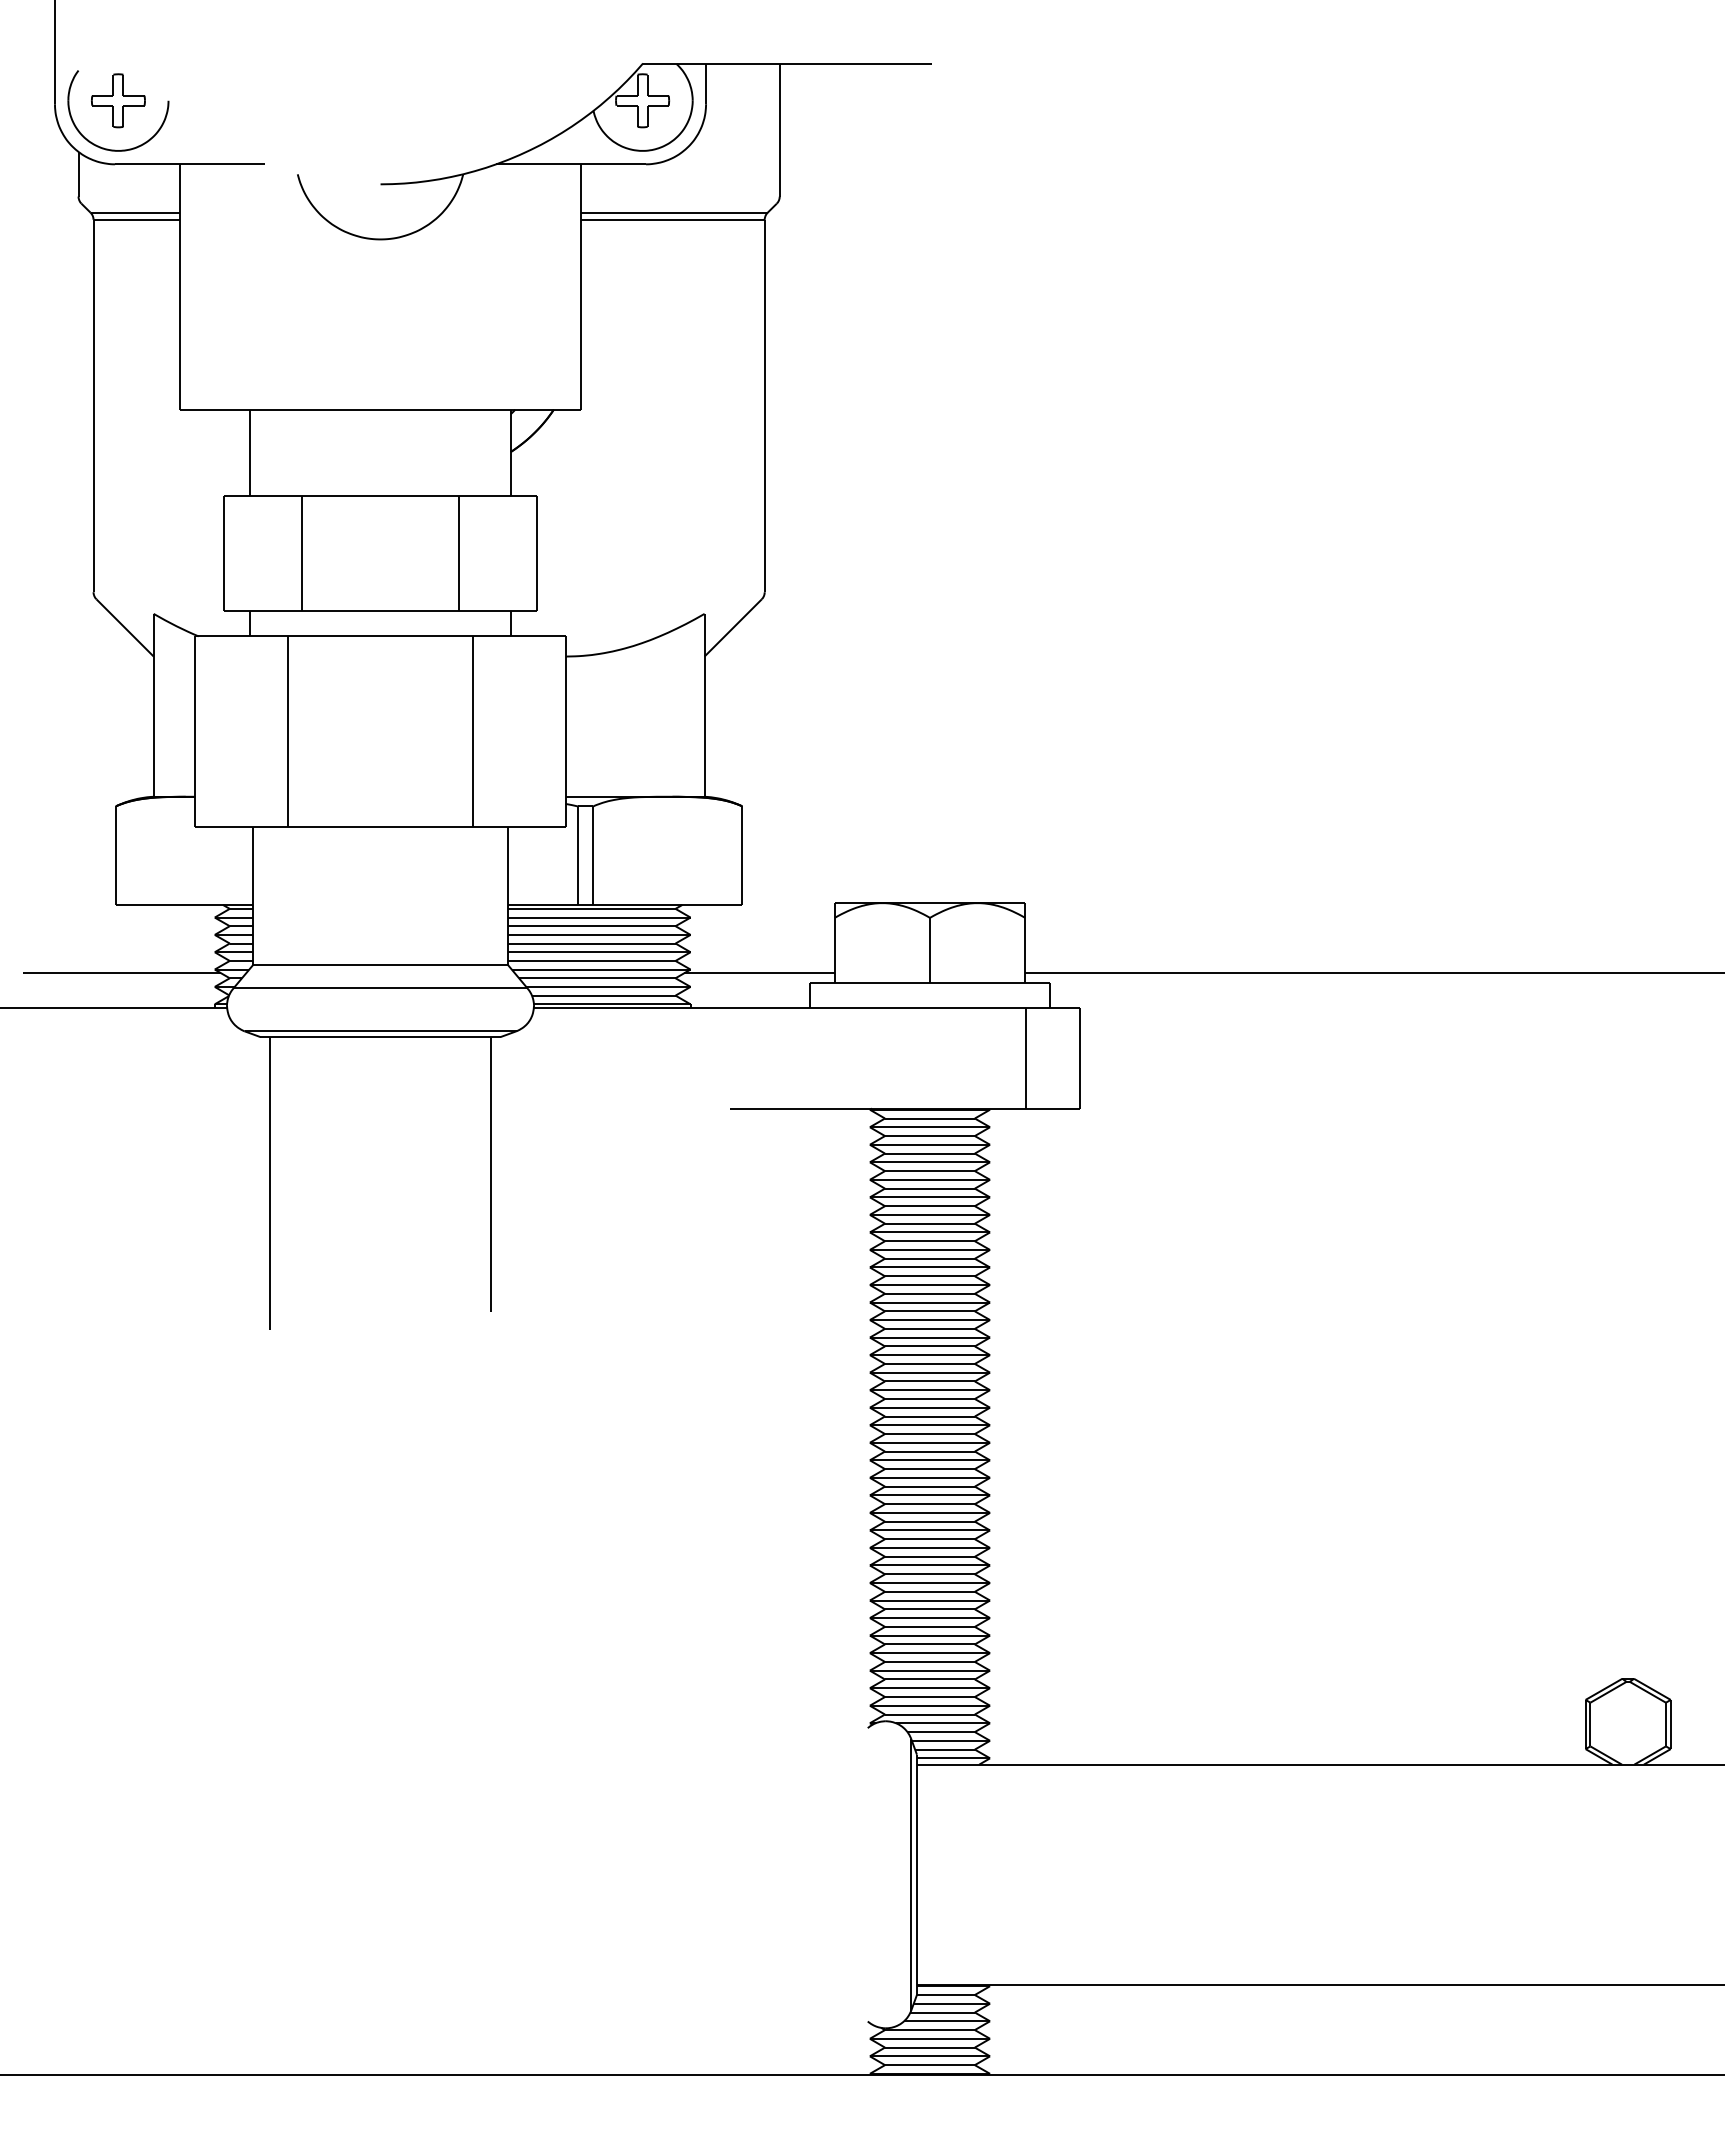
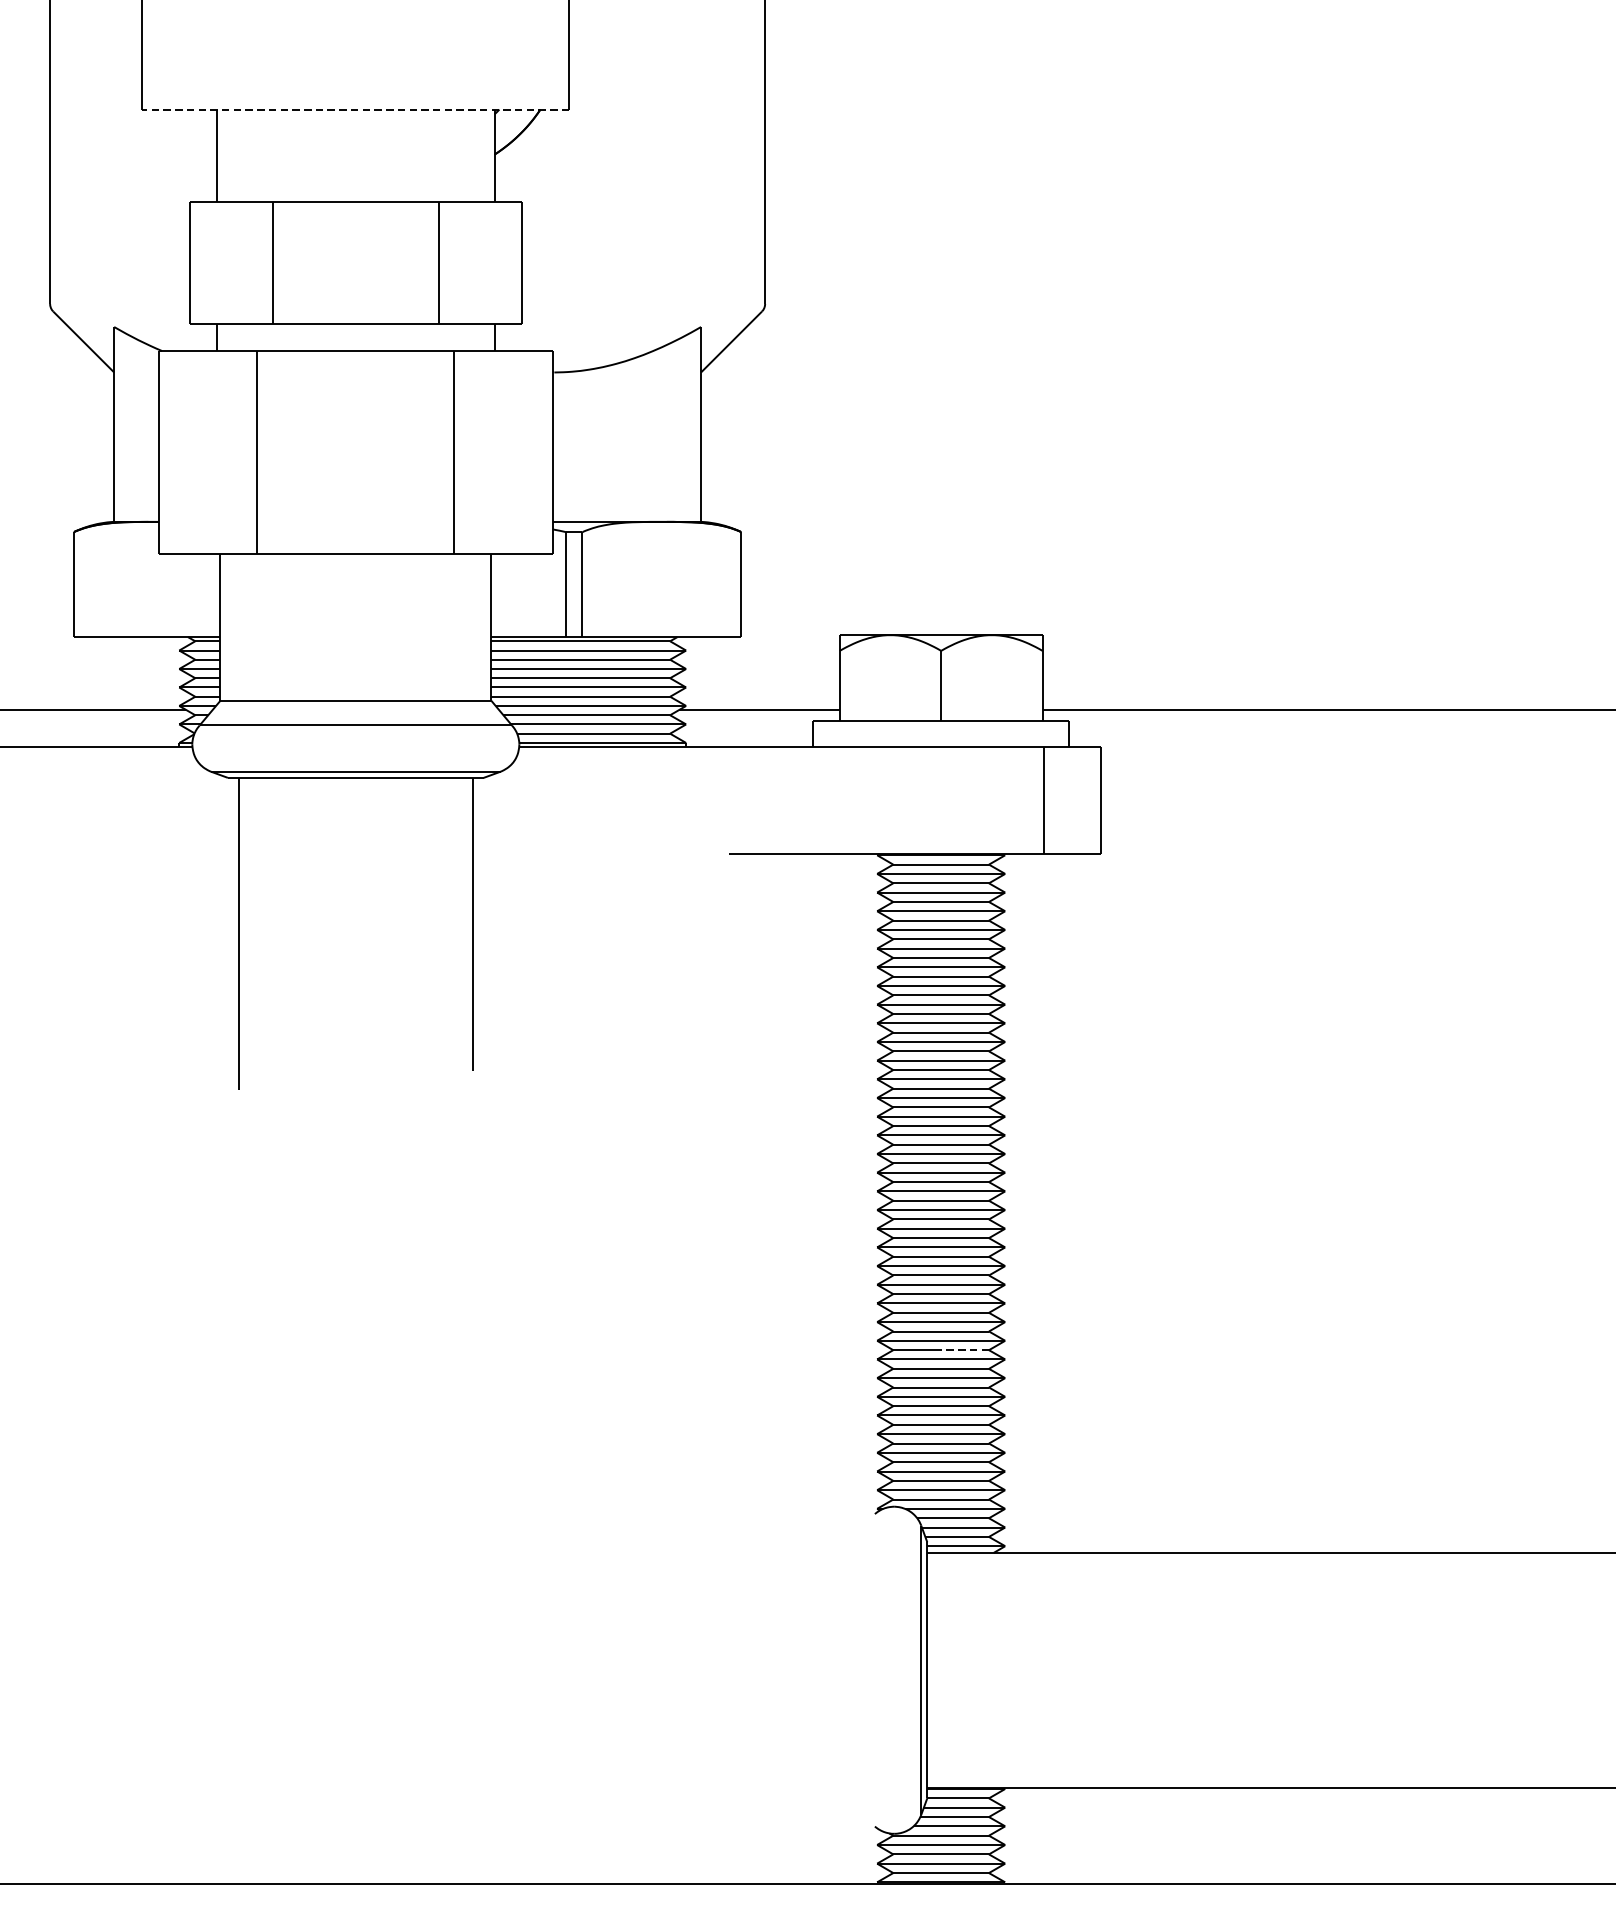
line: (380, 409) -> (355, 109), solid -> dashed
line: (951, 1574) -> (964, 1350), solid -> dashed

